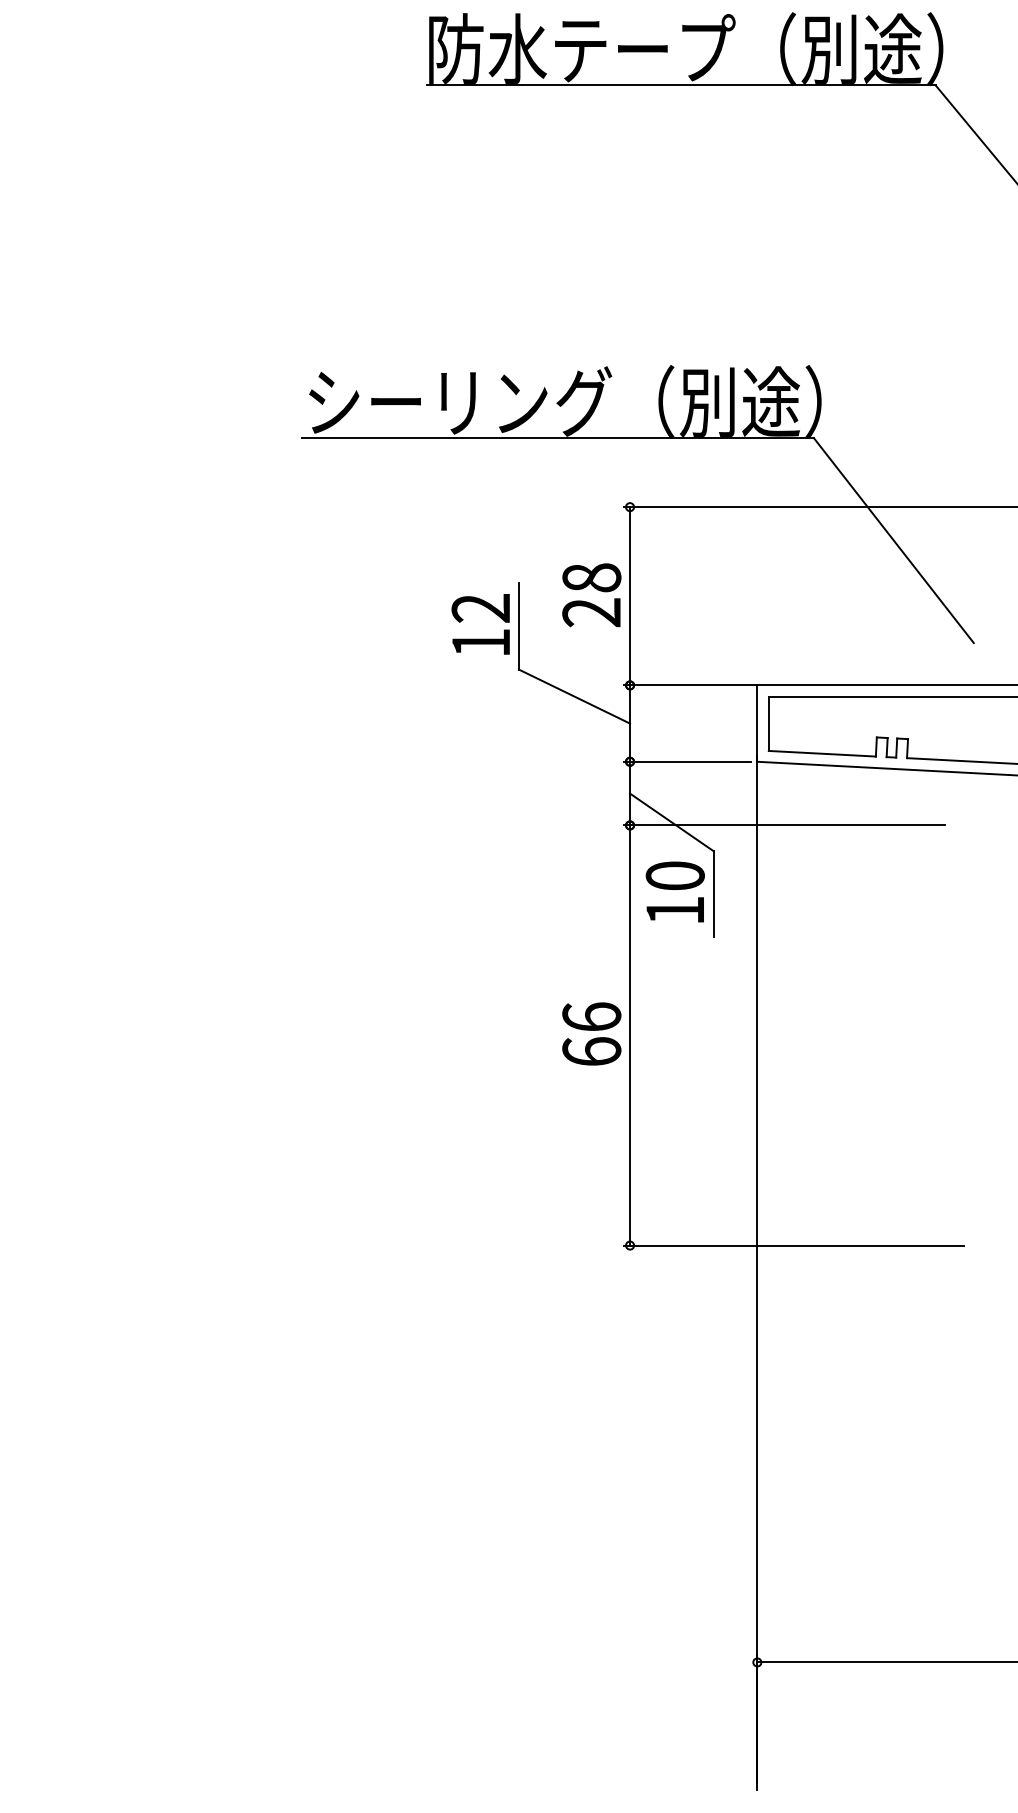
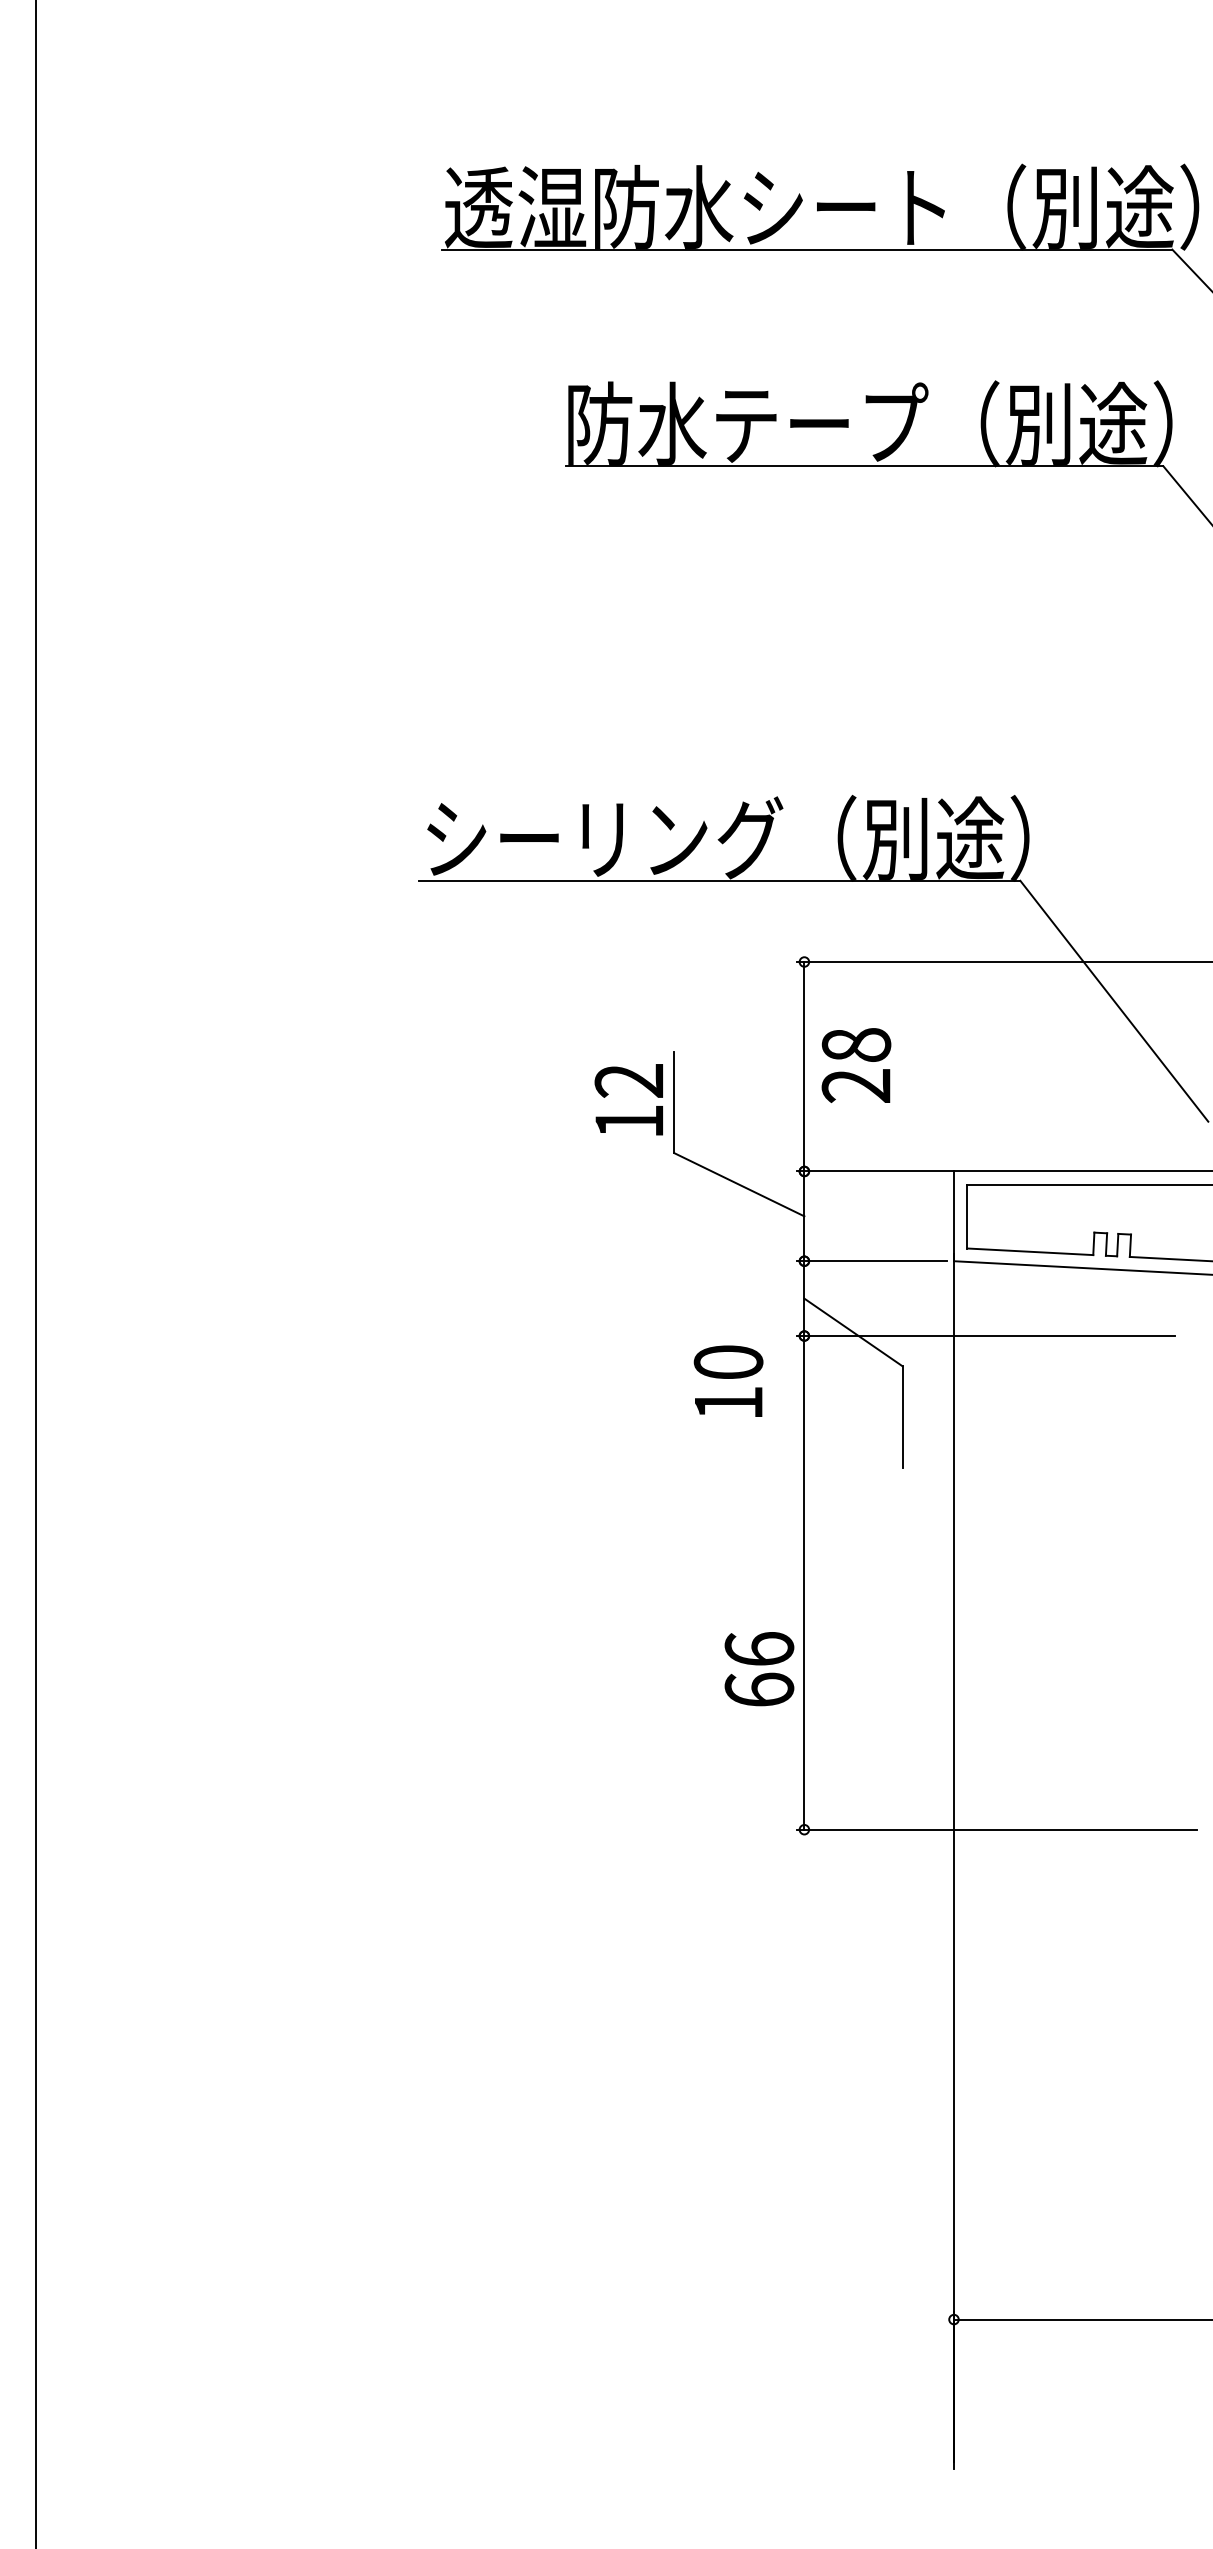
text: (591, 595) -> (856, 1065), moved
text: (675, 891) -> (728, 1380), moved
text: (591, 1034) -> (759, 1669), moved

